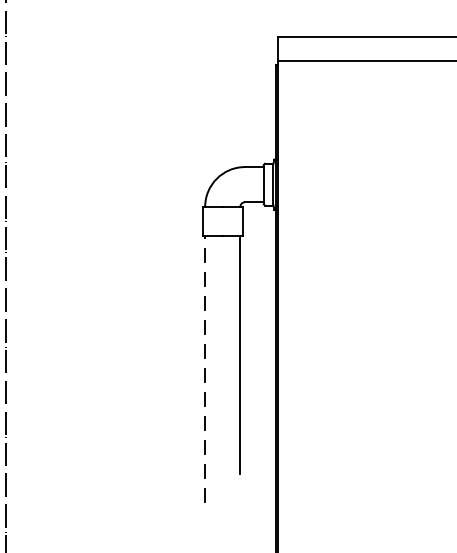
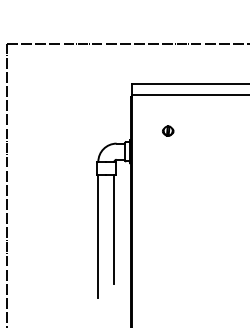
part: (358, 138) -> (168, 130), added
line: (205, 369) -> (98, 236), dashed -> solid

